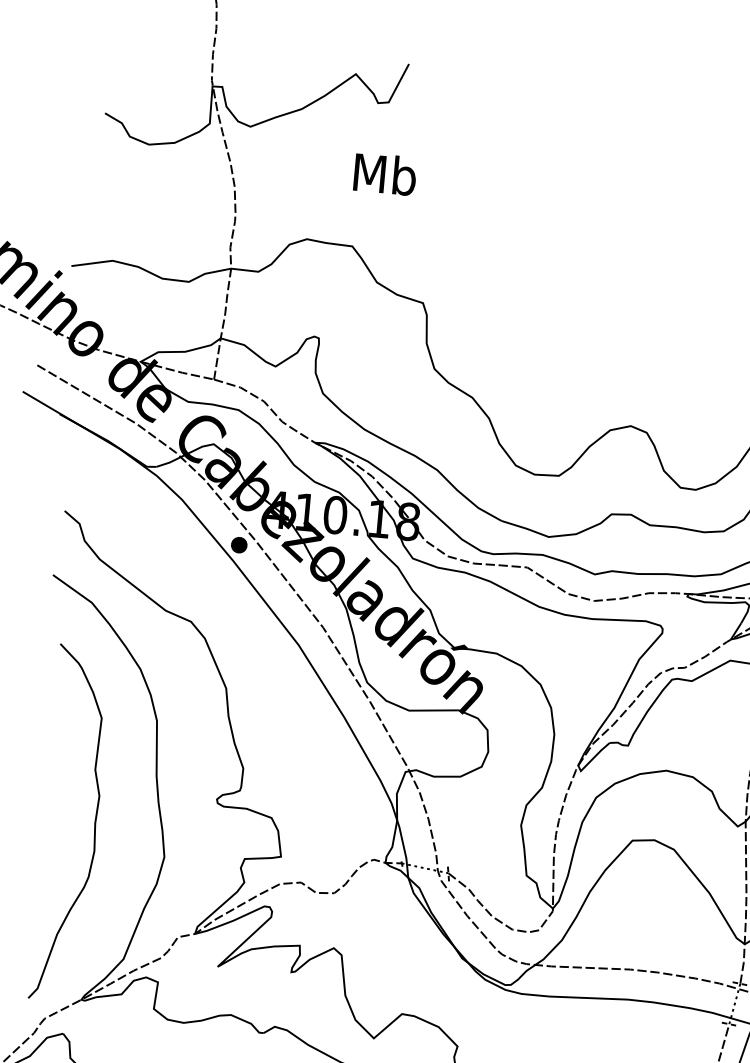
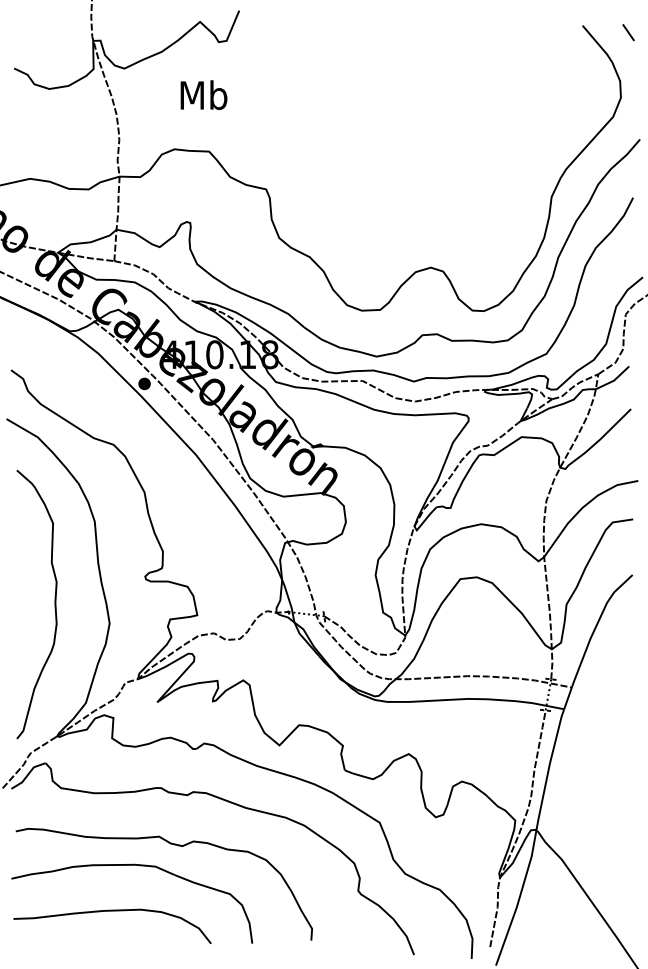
text: (384, 173) -> (203, 94), moved

